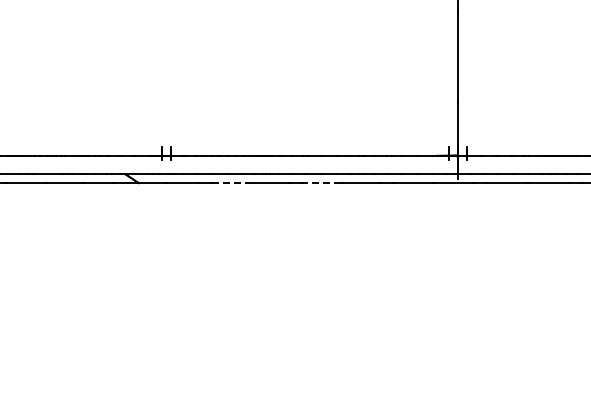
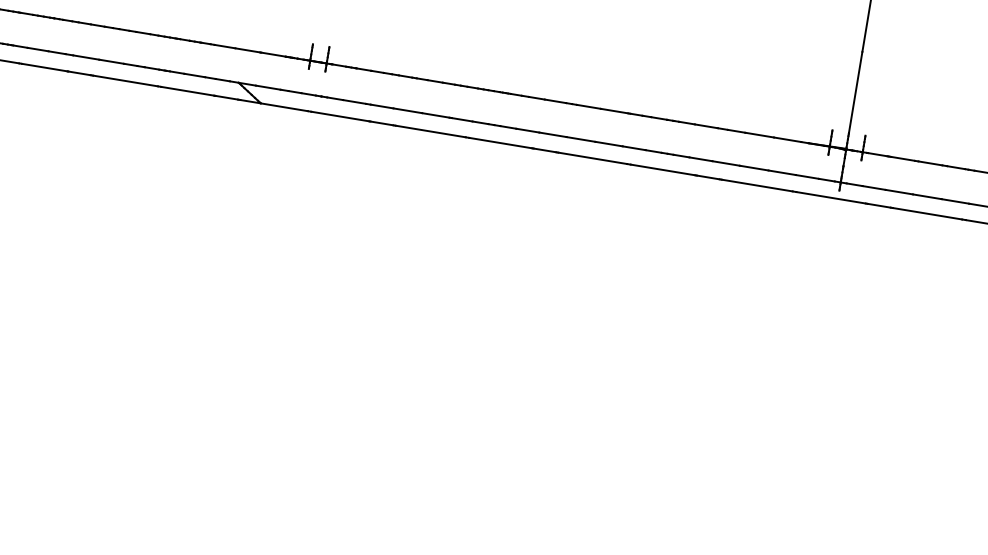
line: (232, 183) -> (430, 132), dashed -> solid
line: (321, 183) -> (591, 158), dashed -> solid

